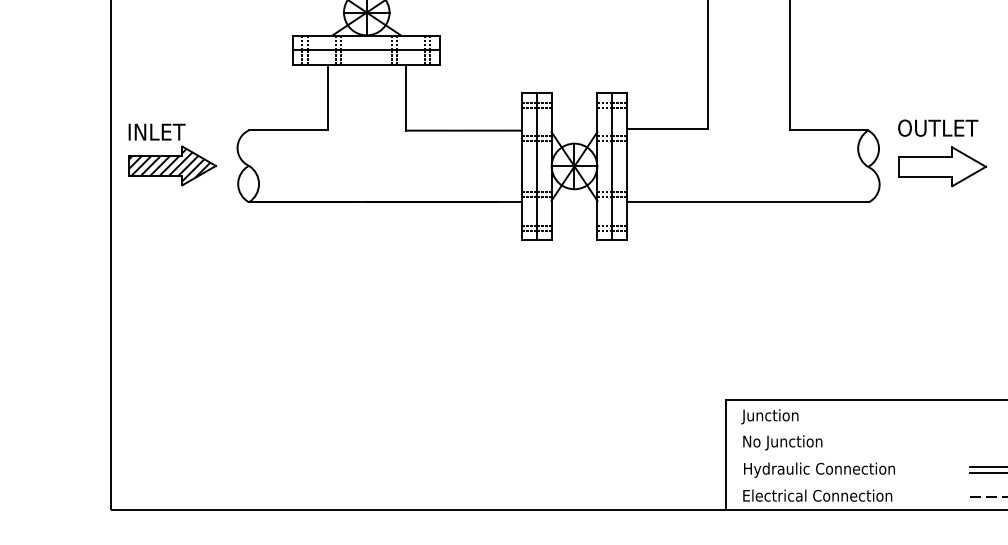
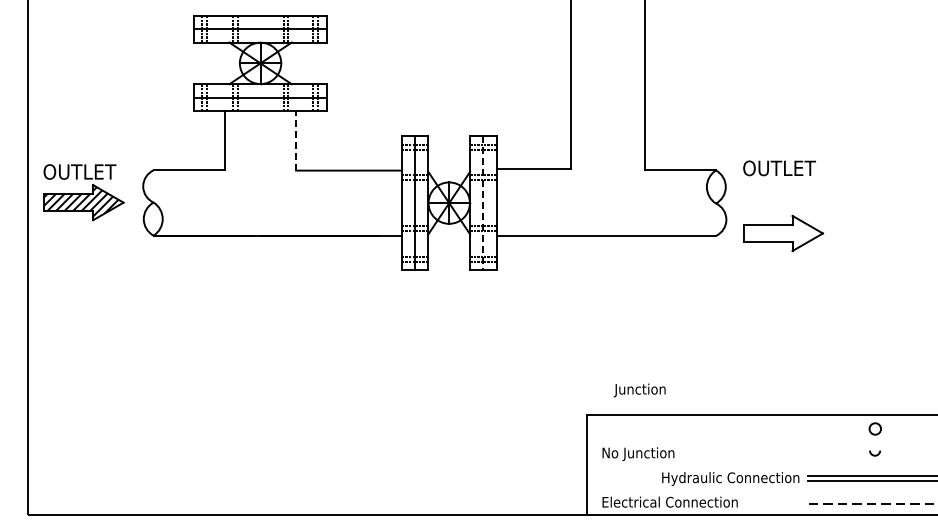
line: (406, 97) -> (296, 140), solid -> dashed
text: (167, 131) -> (79, 171), INLET -> OUTLET
line: (612, 166) -> (483, 203), solid -> dashed
part: (942, 166) -> (783, 233), moved
text: (769, 416) -> (639, 390), moved
text: (819, 469) -> (730, 478), moved

